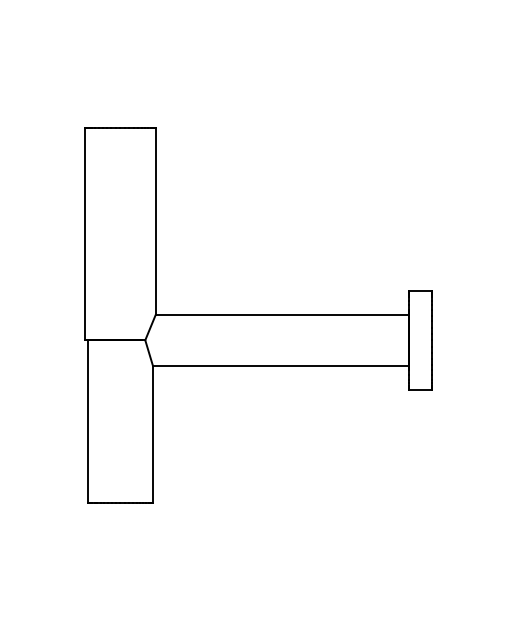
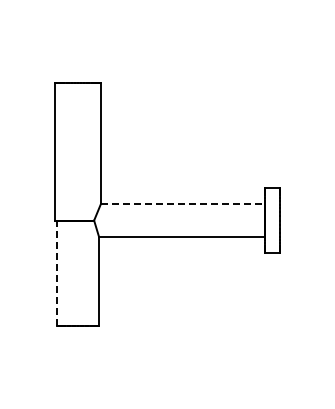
line: (281, 315) -> (182, 204), solid -> dashed
line: (87, 421) -> (56, 273), solid -> dashed

